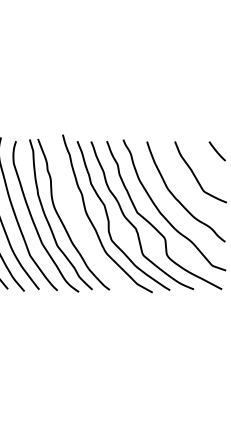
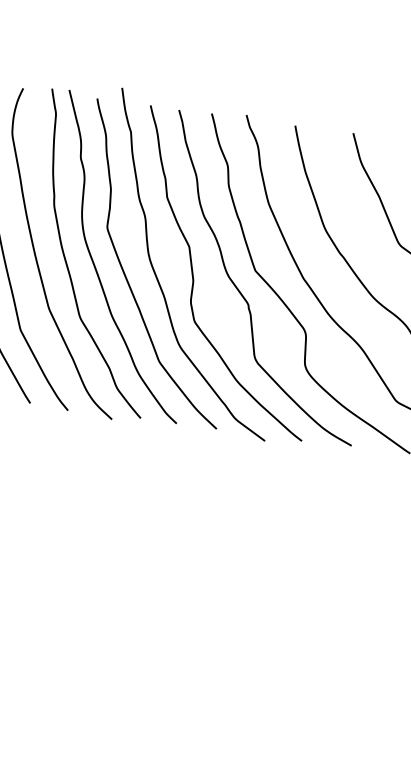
curve: (76, 221) -> (126, 272), added

